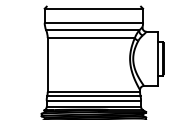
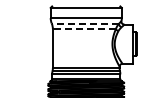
line: (92, 30) -> (85, 23), solid -> dashed
line: (91, 38) -> (84, 29), solid -> dashed

